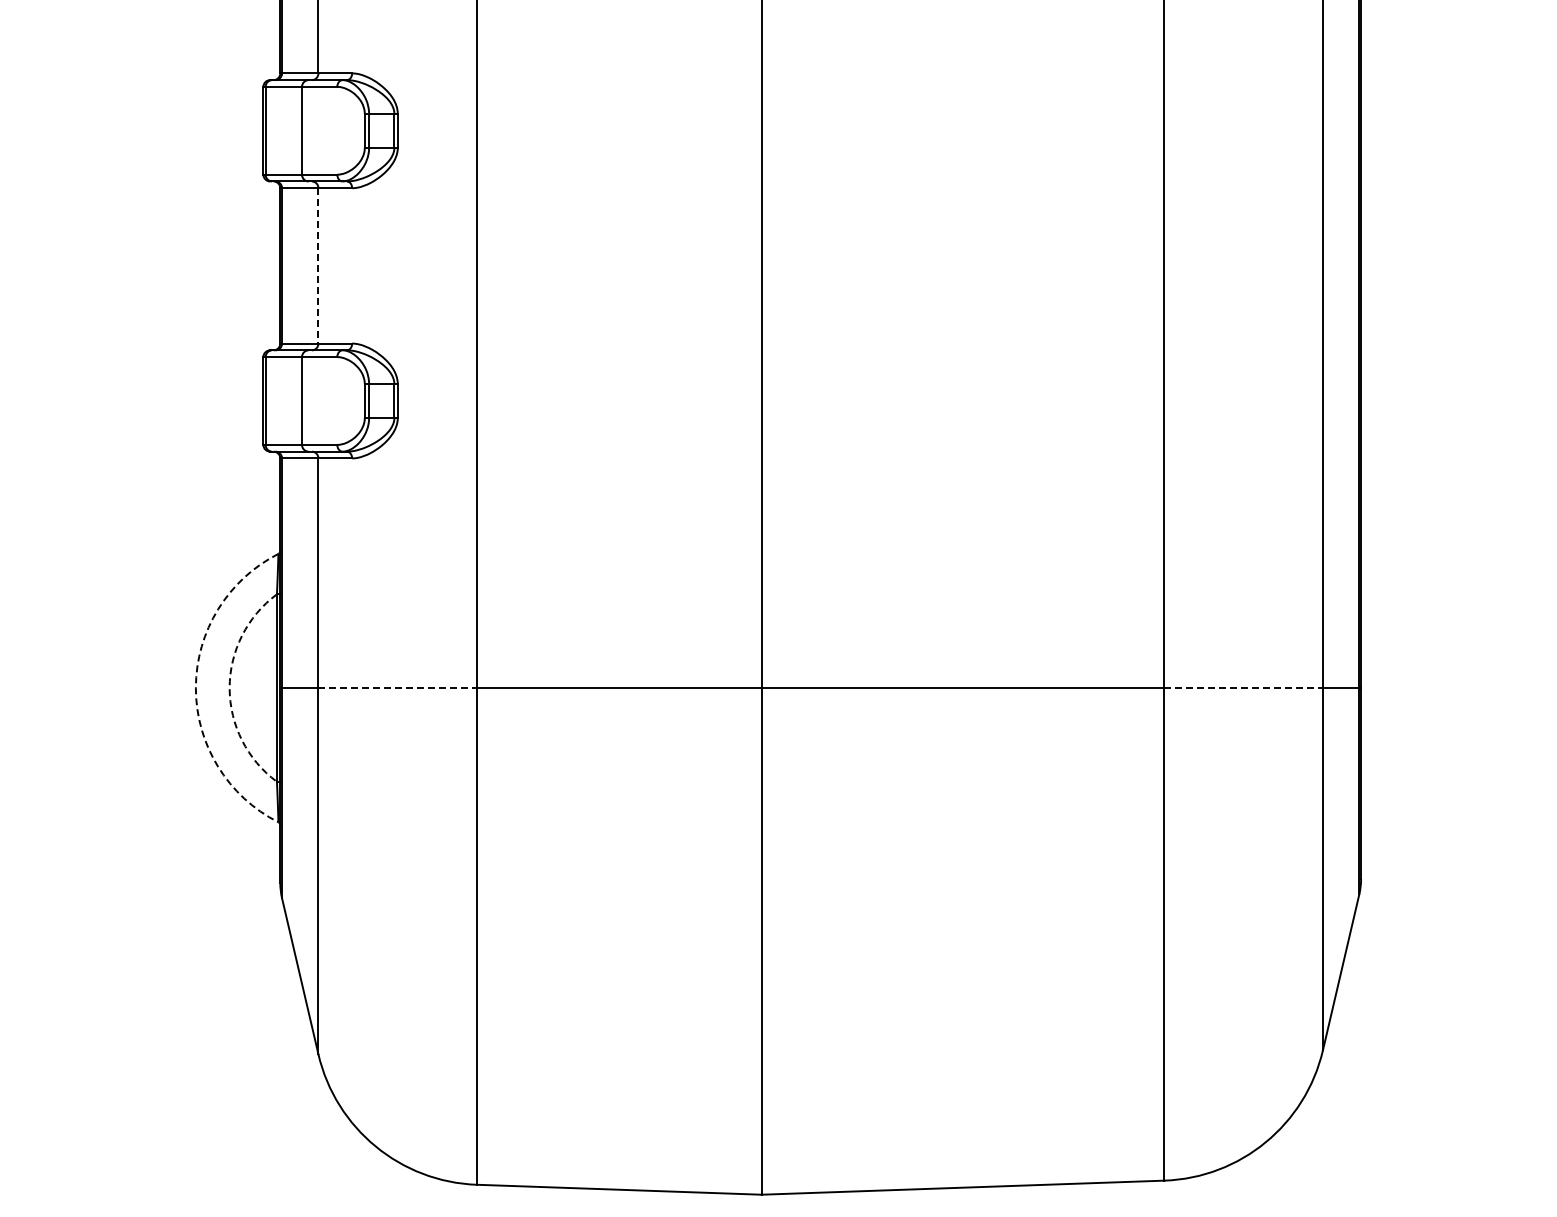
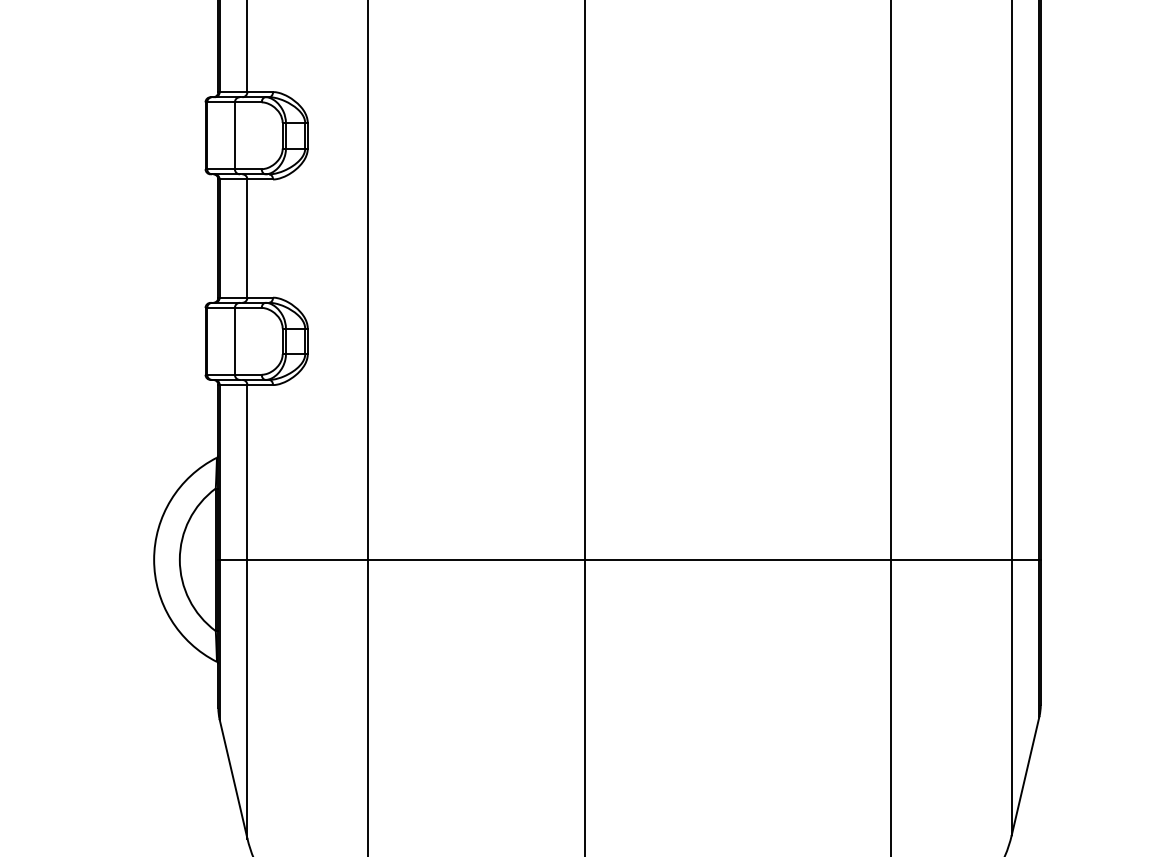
line: (318, 265) -> (247, 238), dashed -> solid
arc: (195, 688) -> (153, 560), dashed -> solid
arc: (229, 688) -> (179, 560), dashed -> solid
line: (398, 688) -> (308, 560), dashed -> solid
line: (1244, 688) -> (952, 560), dashed -> solid

